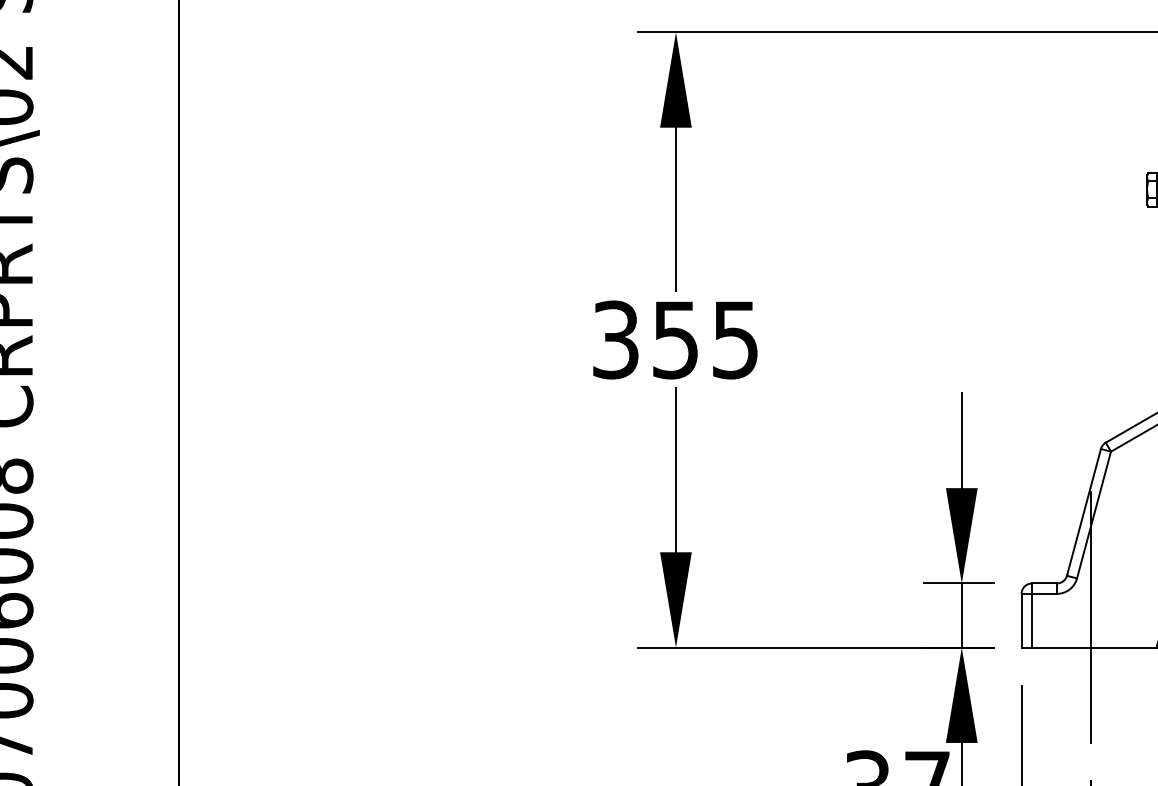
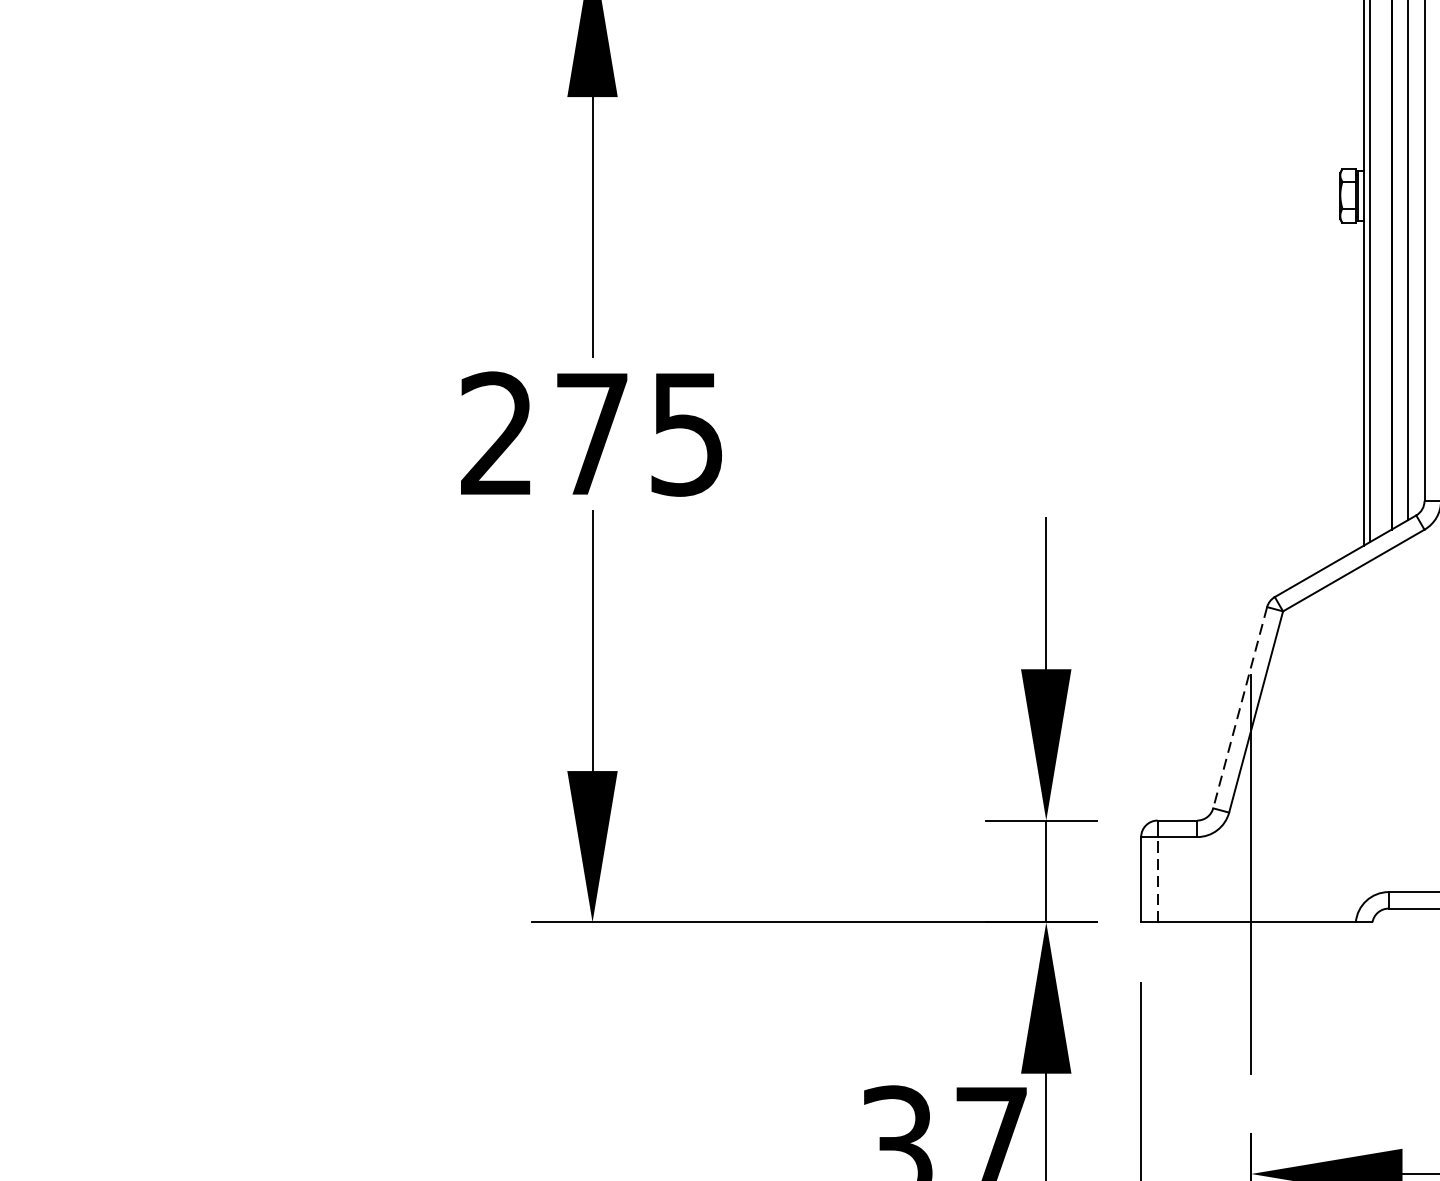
text: (645, 339) -> (544, 433), 355 -> 275
line: (1083, 512) -> (1239, 707), solid -> dashed
line: (1031, 620) -> (1156, 879), solid -> dashed

